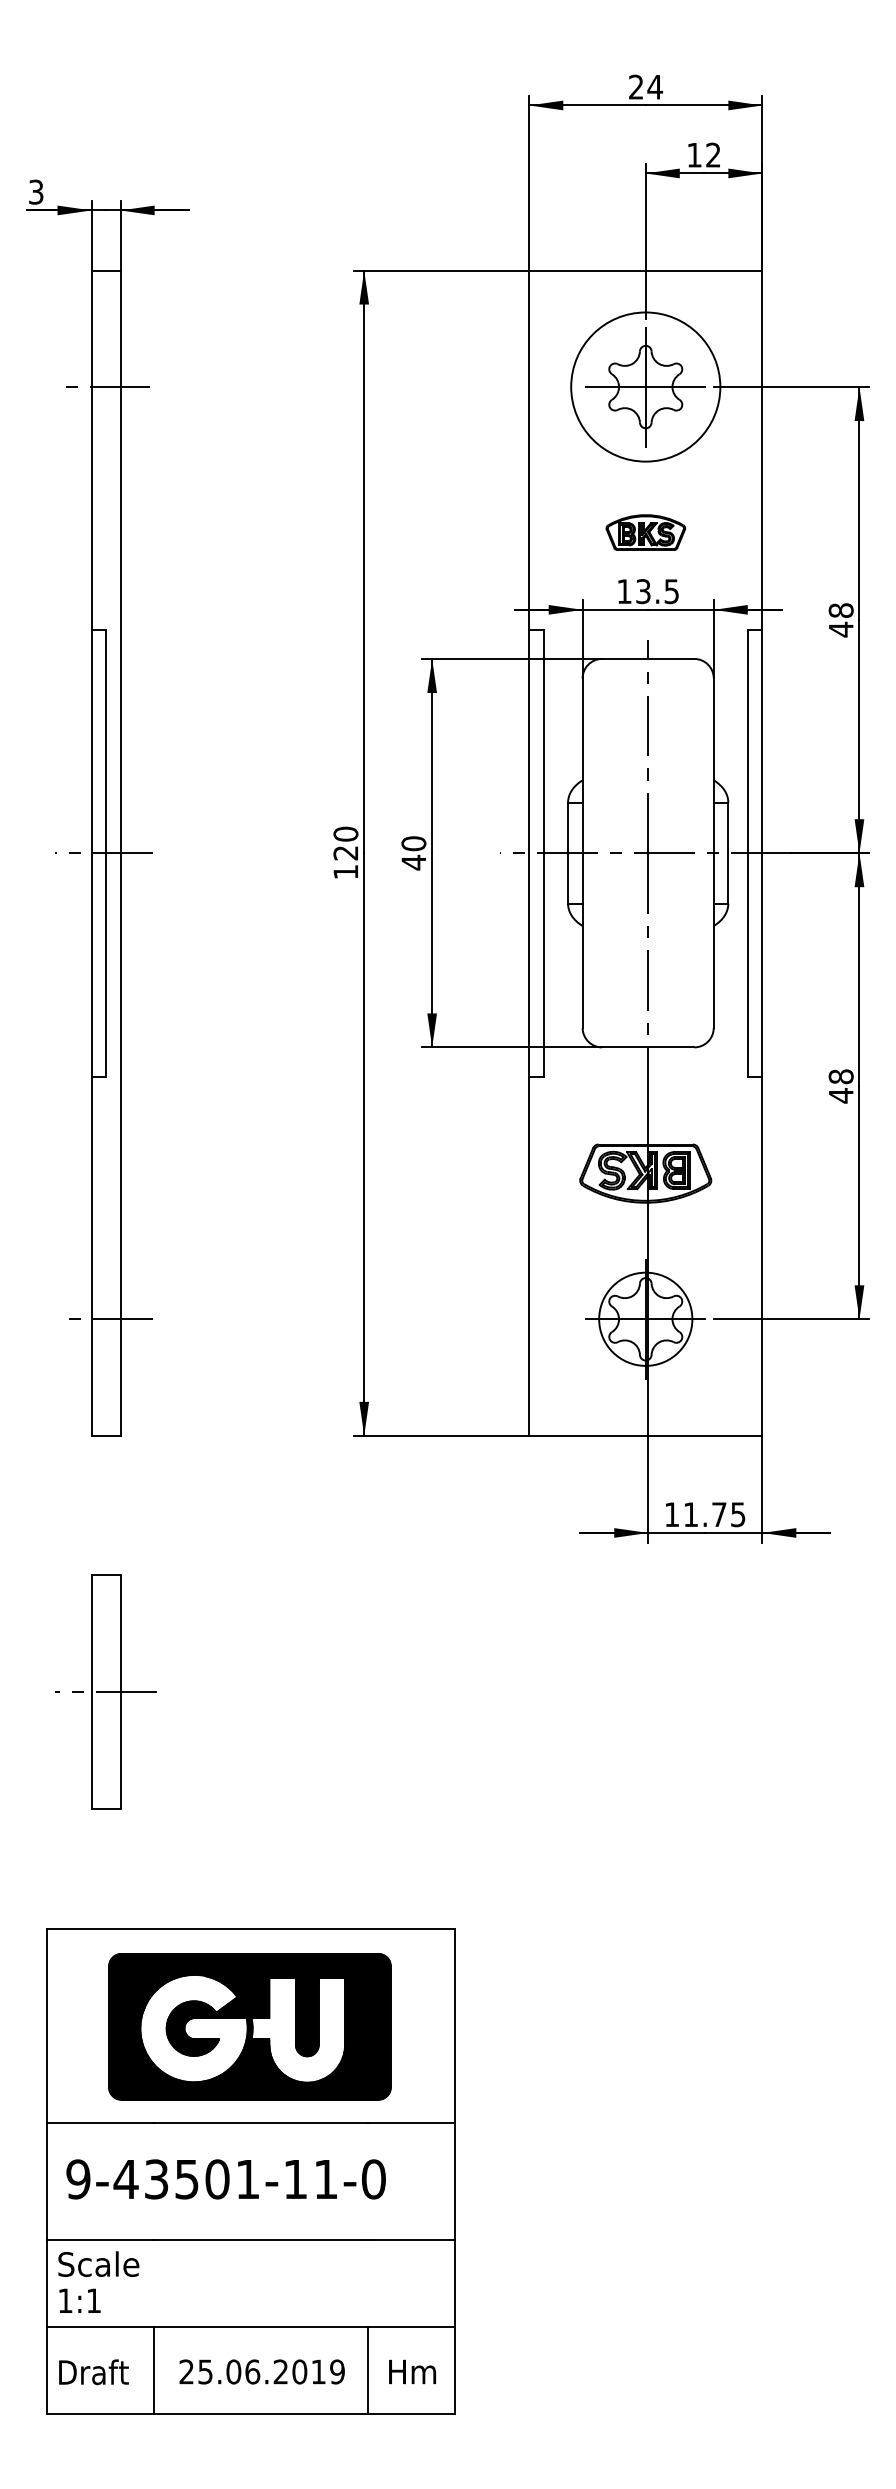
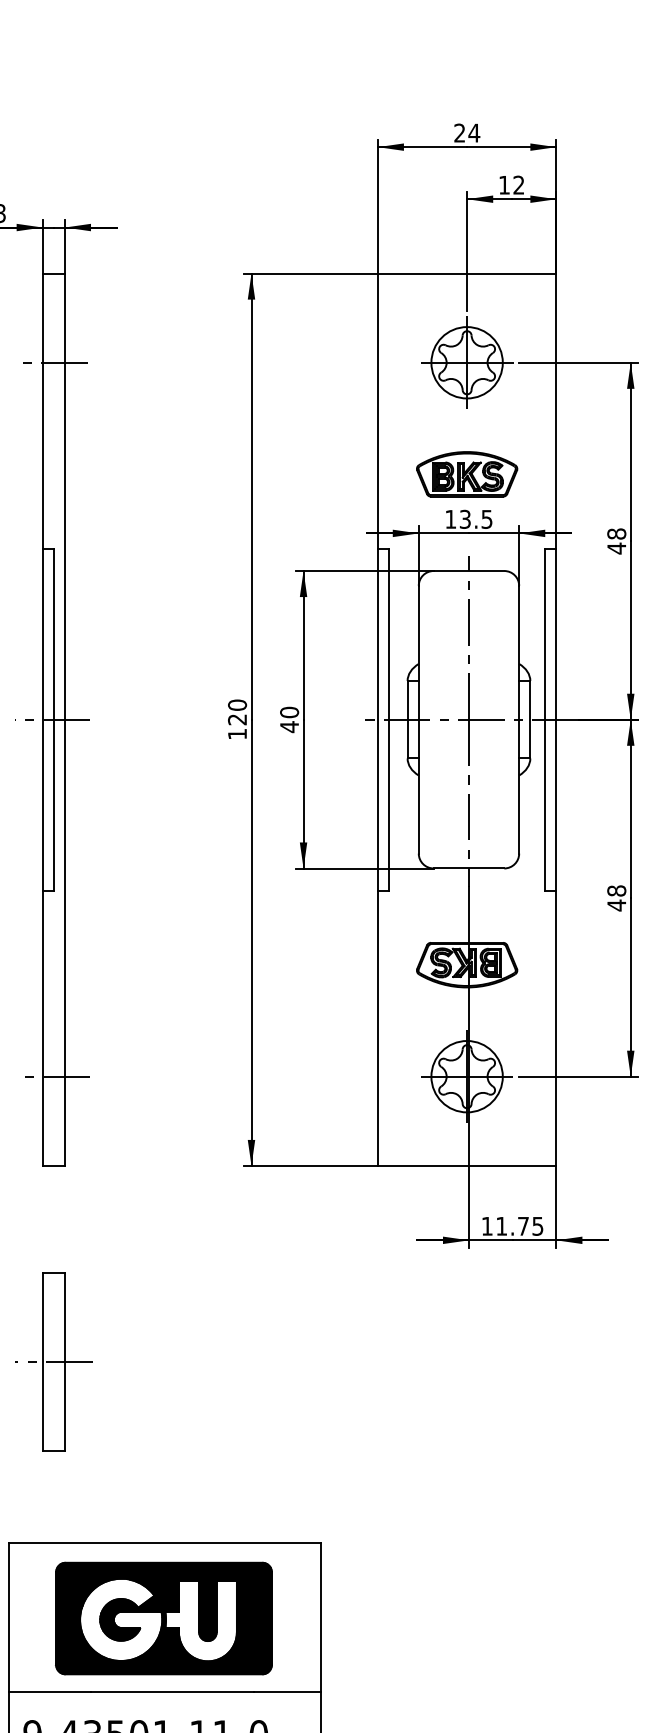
circle: (645, 386) -> (466, 362), size x0.62
part: (645, 532) -> (466, 474), size x1.67

